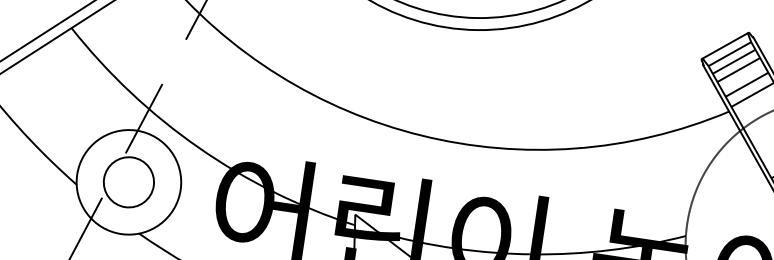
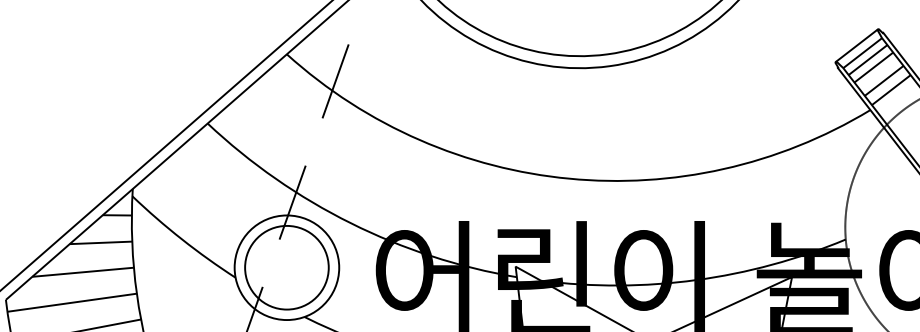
circle: (128, 182) -> (286, 267), size x1.67

